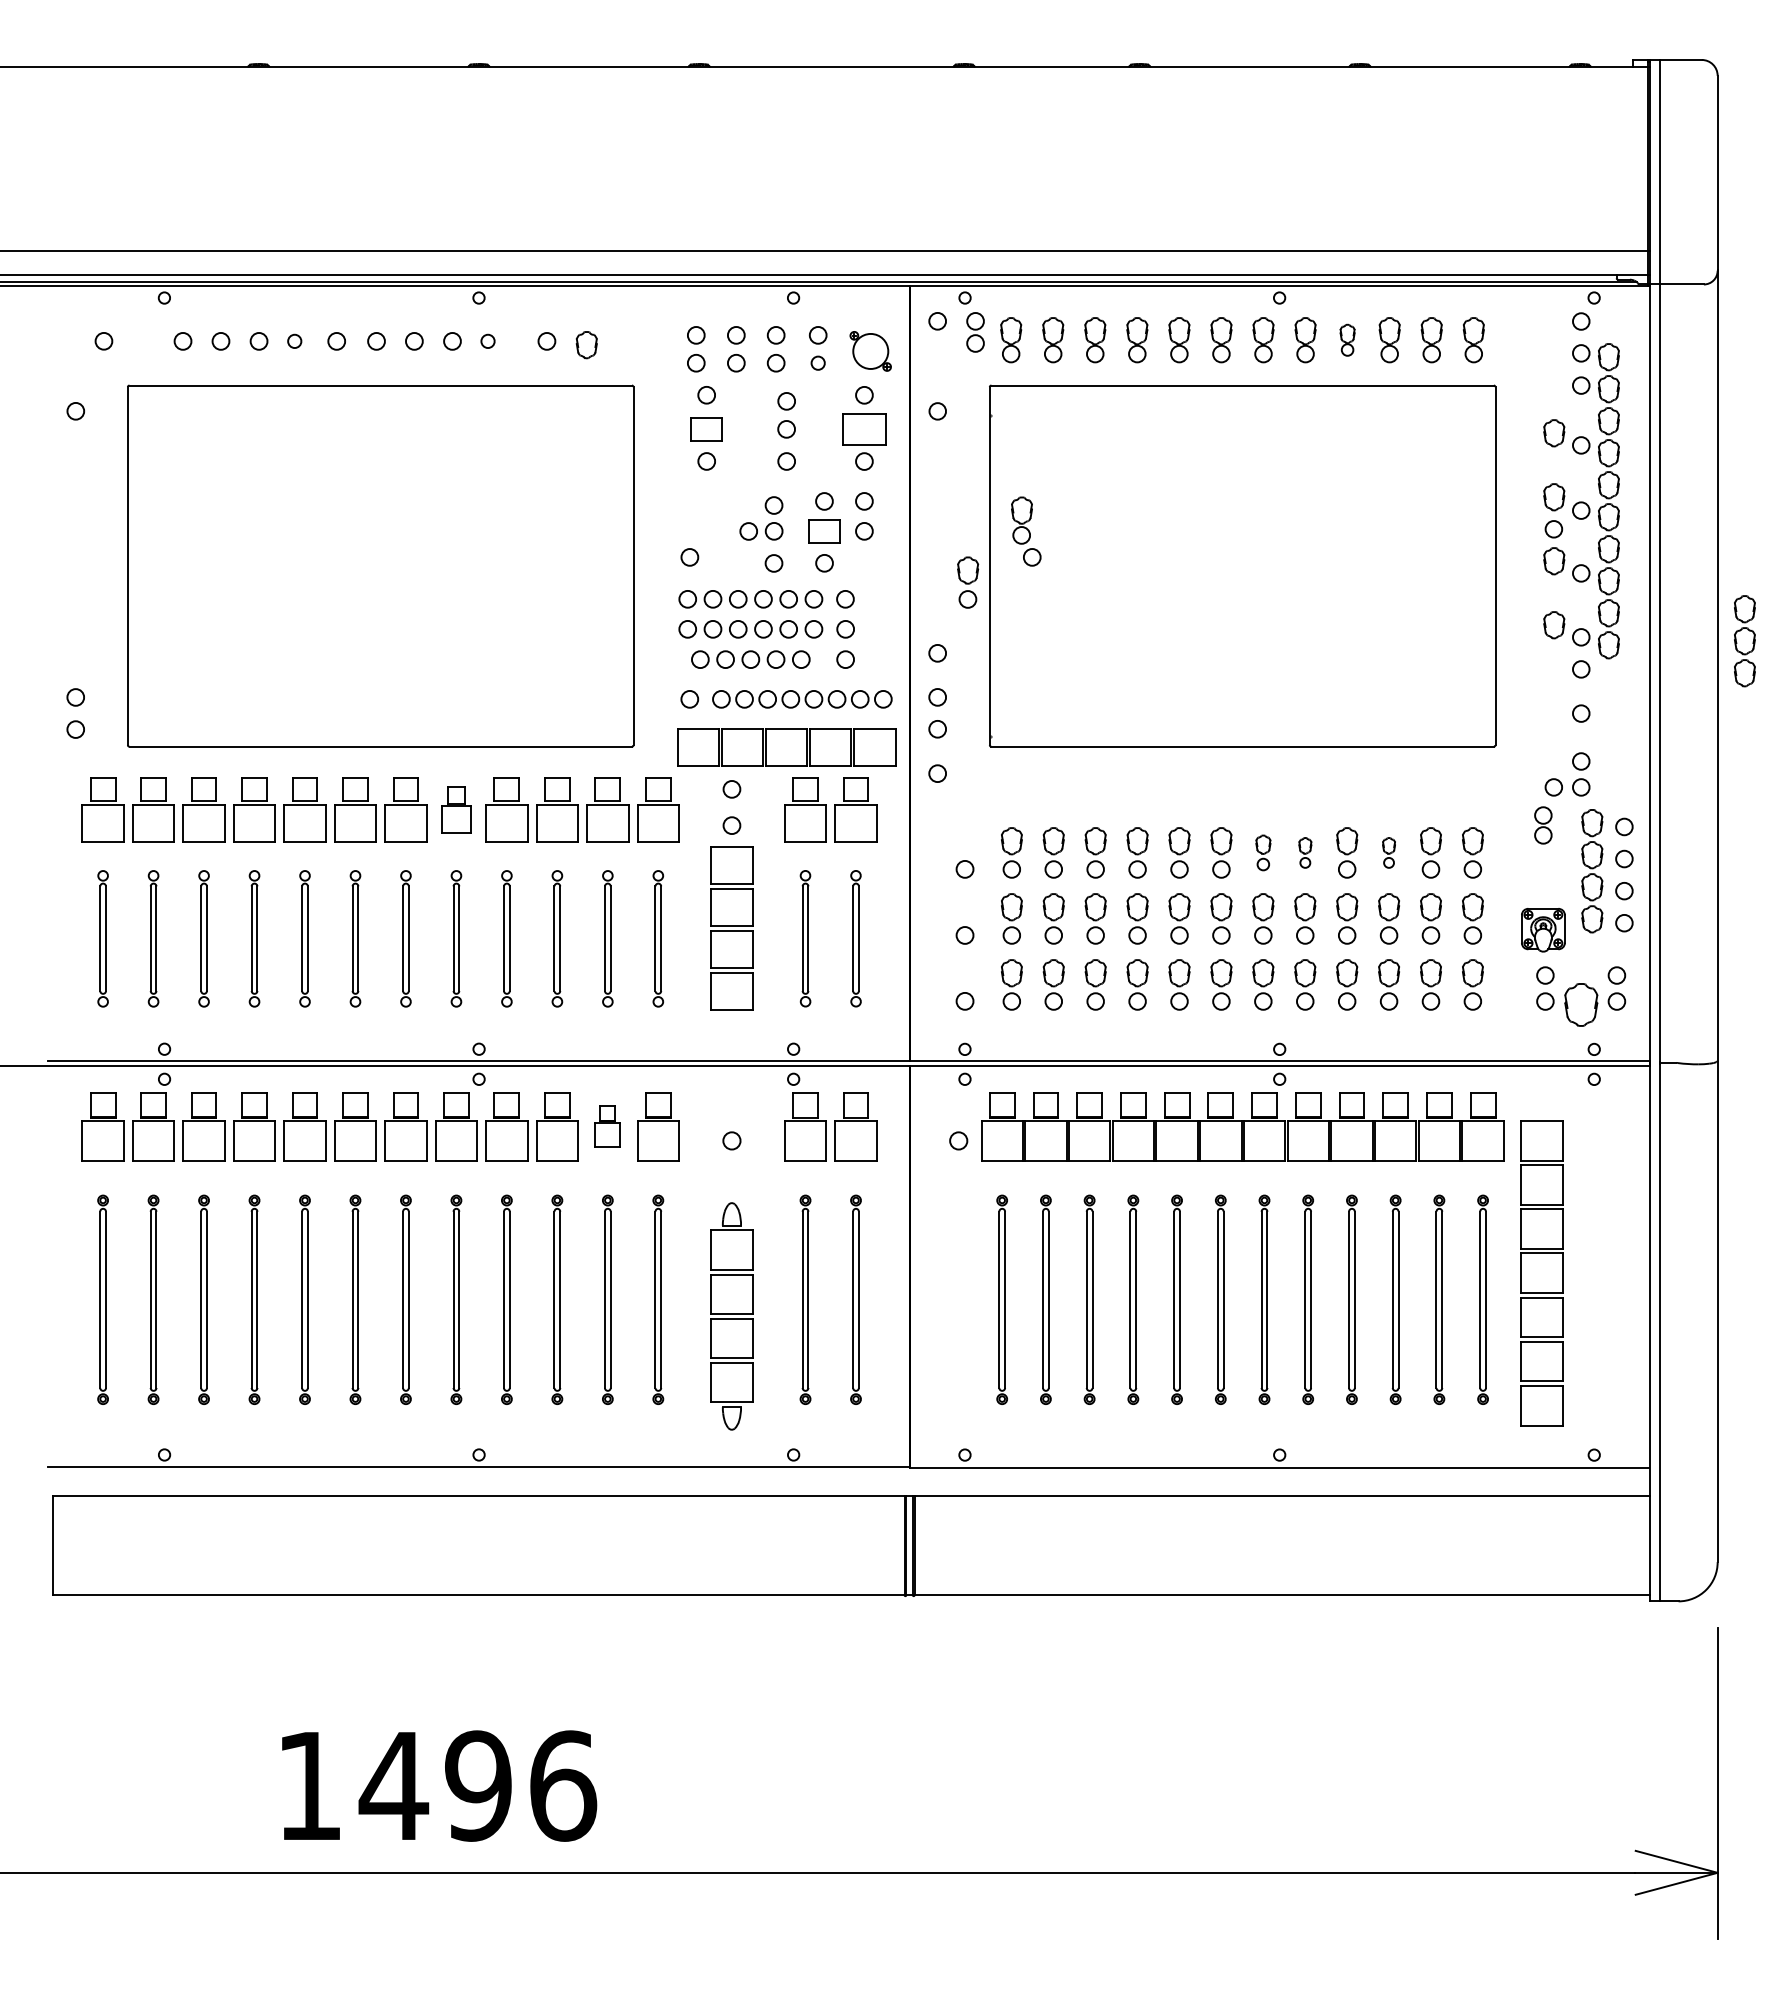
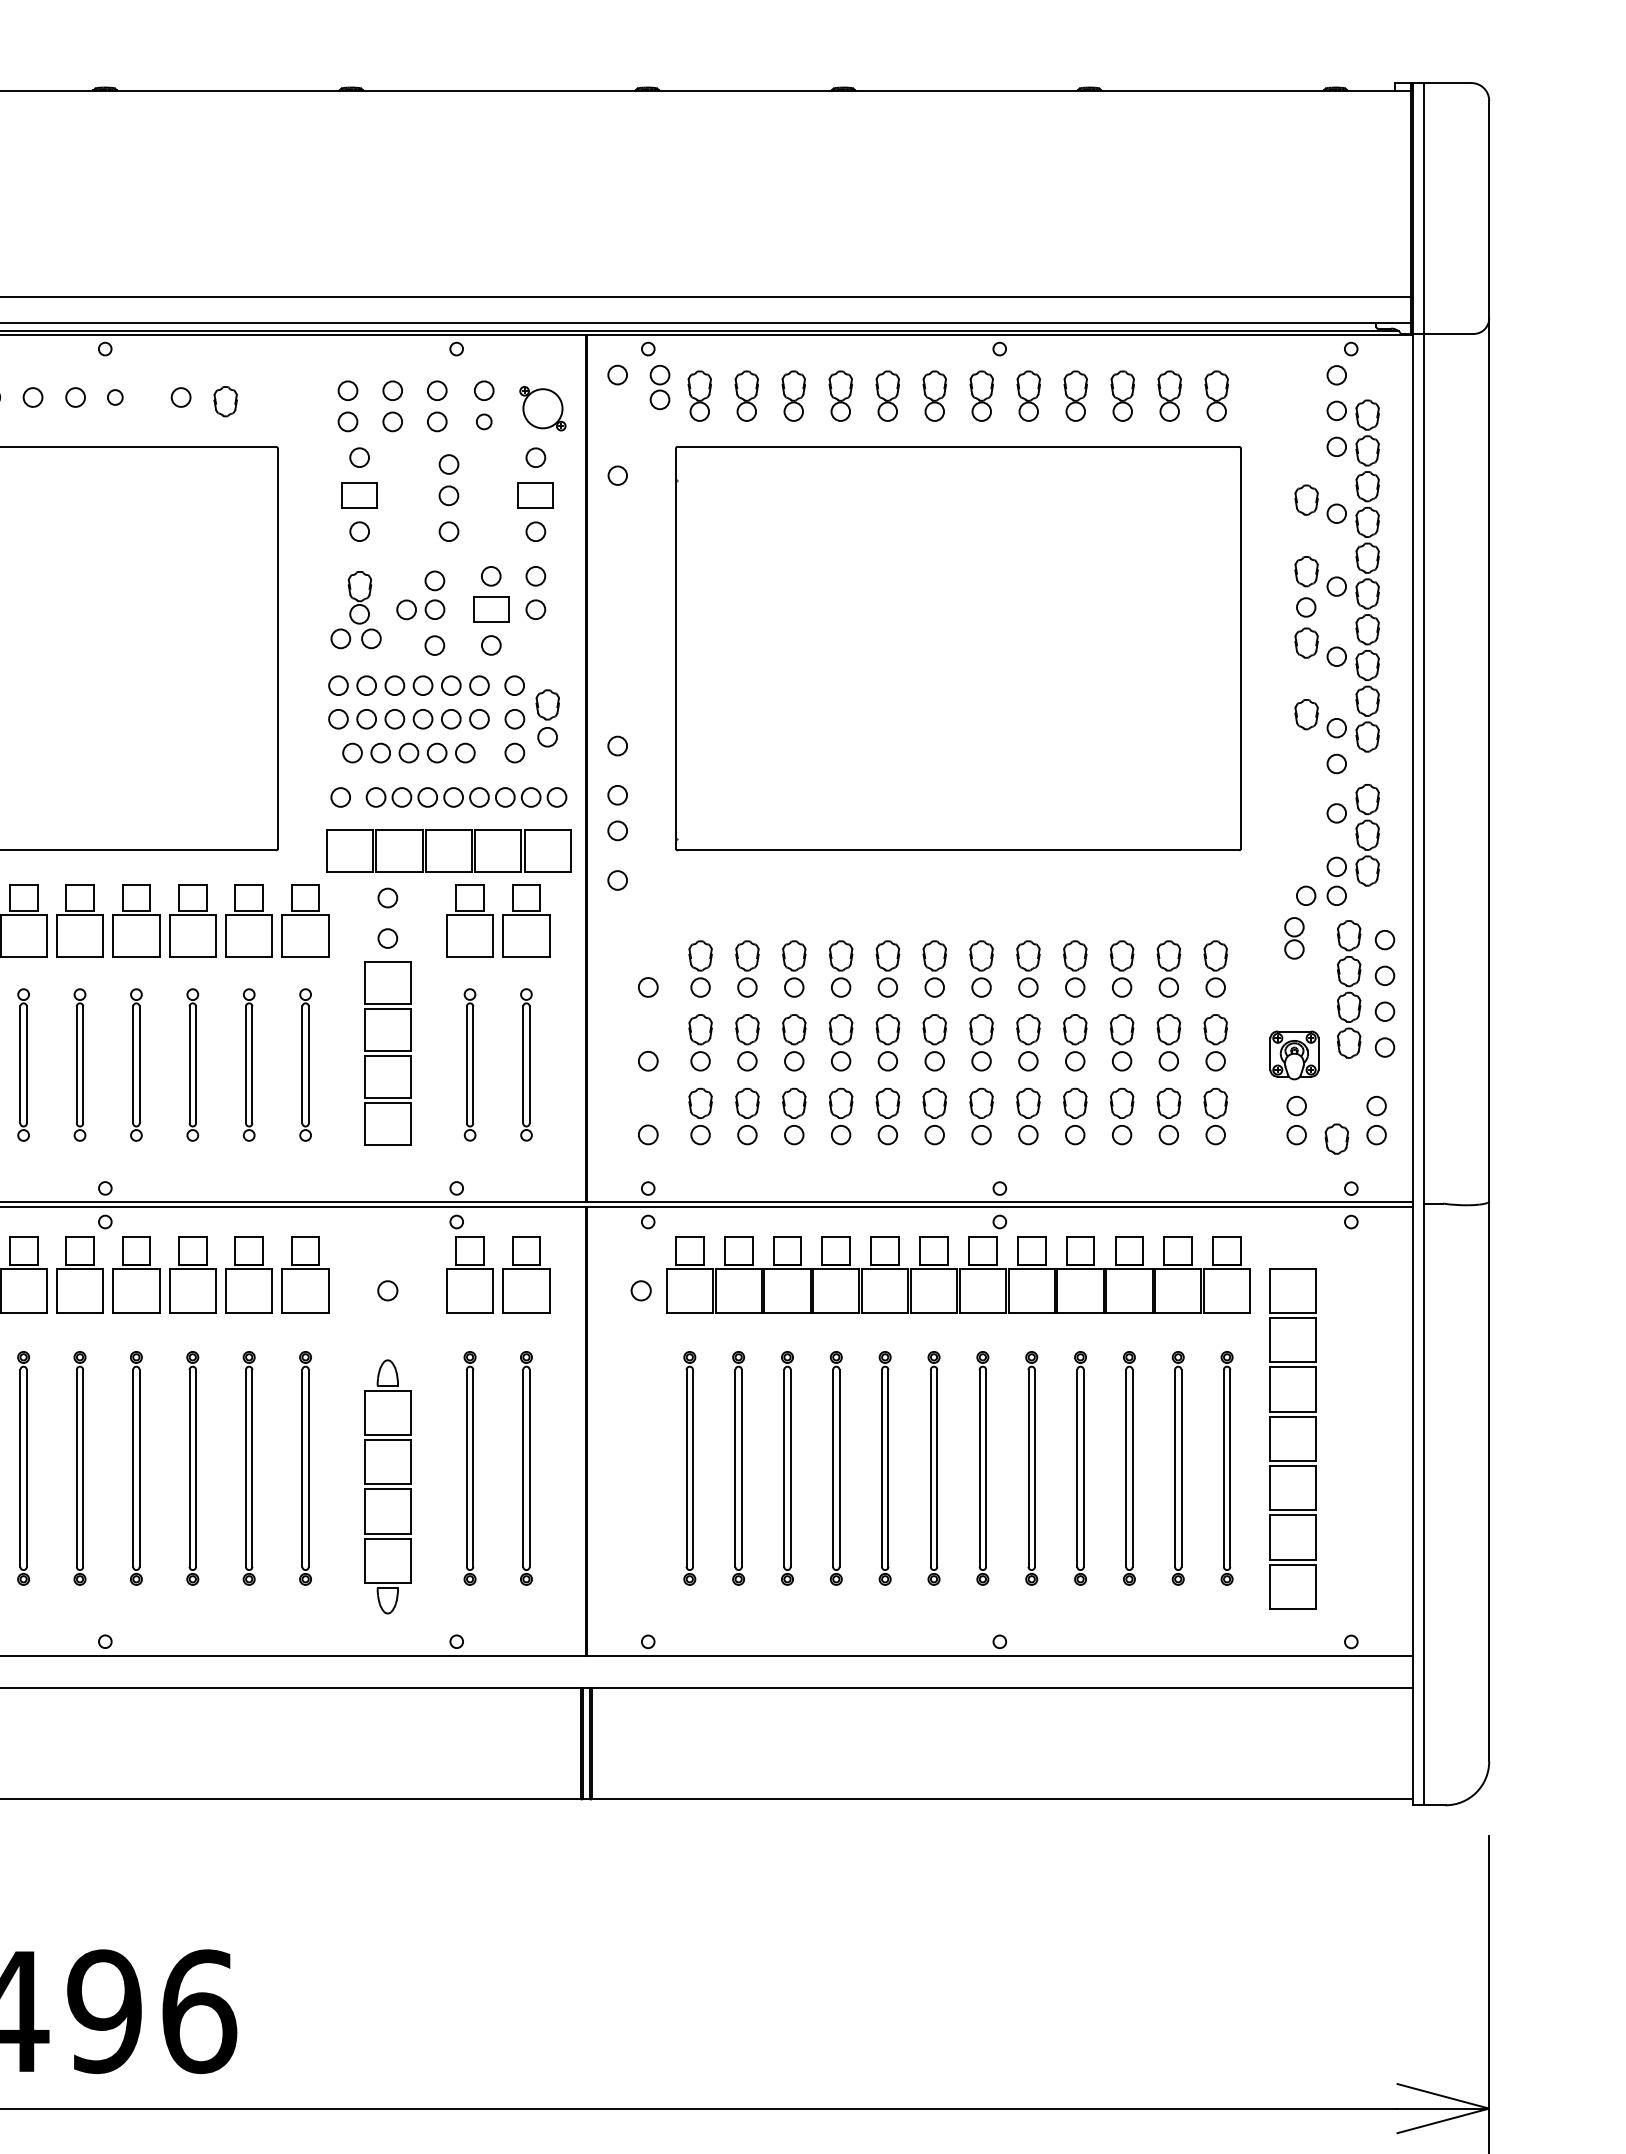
part: (1347, 340) -> (1075, 396), size x1.43
part: (864, 429) -> (535, 495), size x0.71
part: (1026, 531) -> (365, 609), moved
part: (968, 582) -> (548, 718), moved
part: (1744, 641) -> (1367, 835), moved
part: (456, 809) -> (80, 920), size x1.43
part: (1263, 852) -> (981, 968), size x1.43
part: (1305, 852) -> (1028, 968), size x1.67
part: (1388, 852) -> (1121, 968), size x1.67
part: (1581, 1005) -> (1337, 1139), size x0.62
part: (607, 1126) -> (248, 1274), size x1.67

